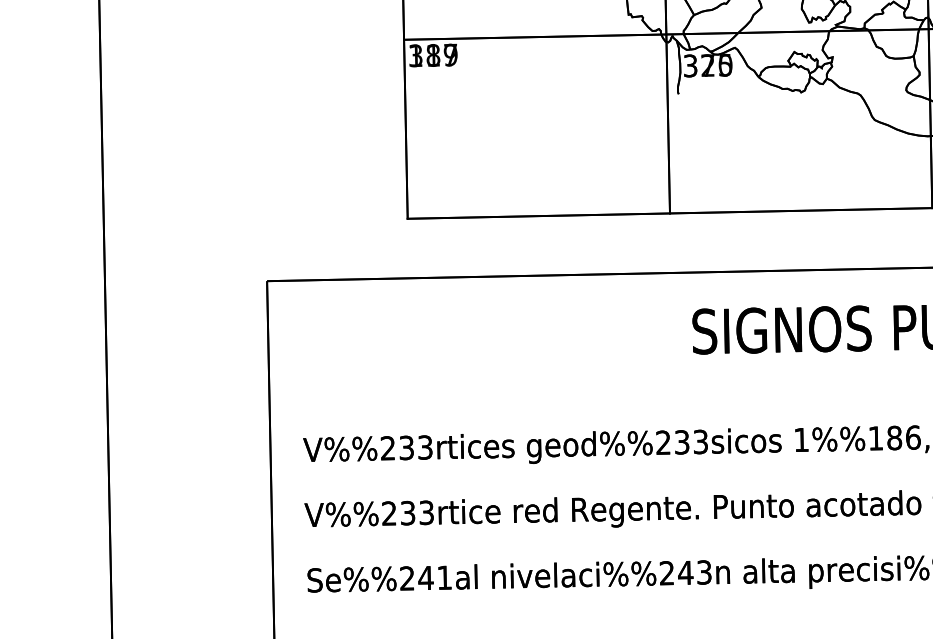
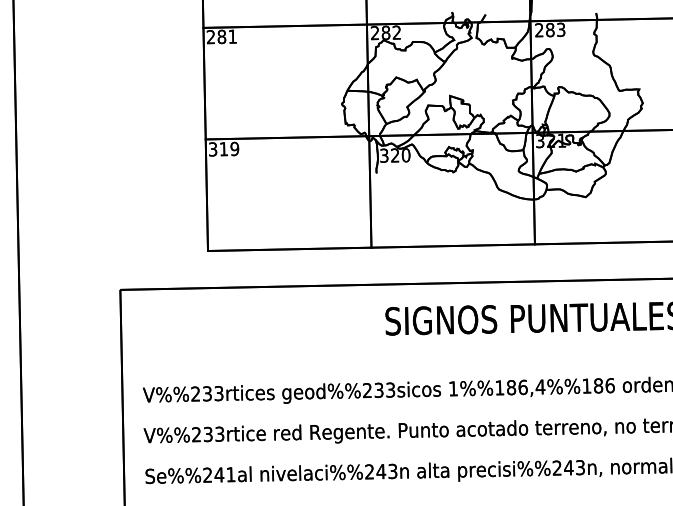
text: (434, 54) -> (224, 148), 187 -> 319
text: (716, 65) -> (400, 155), 375 -> 320

